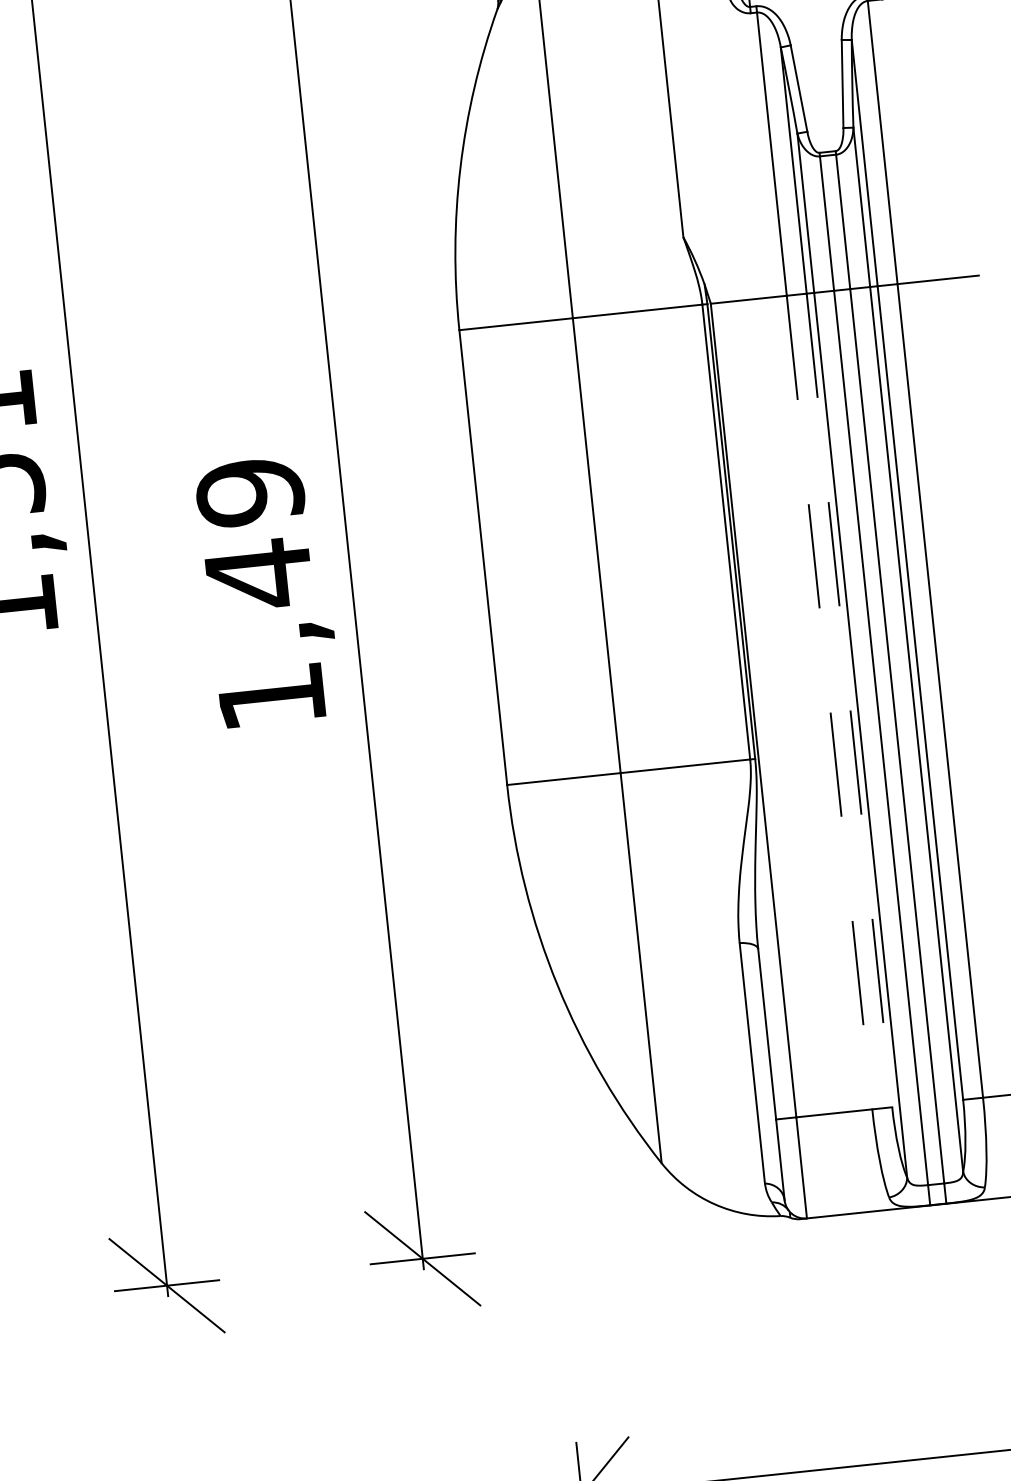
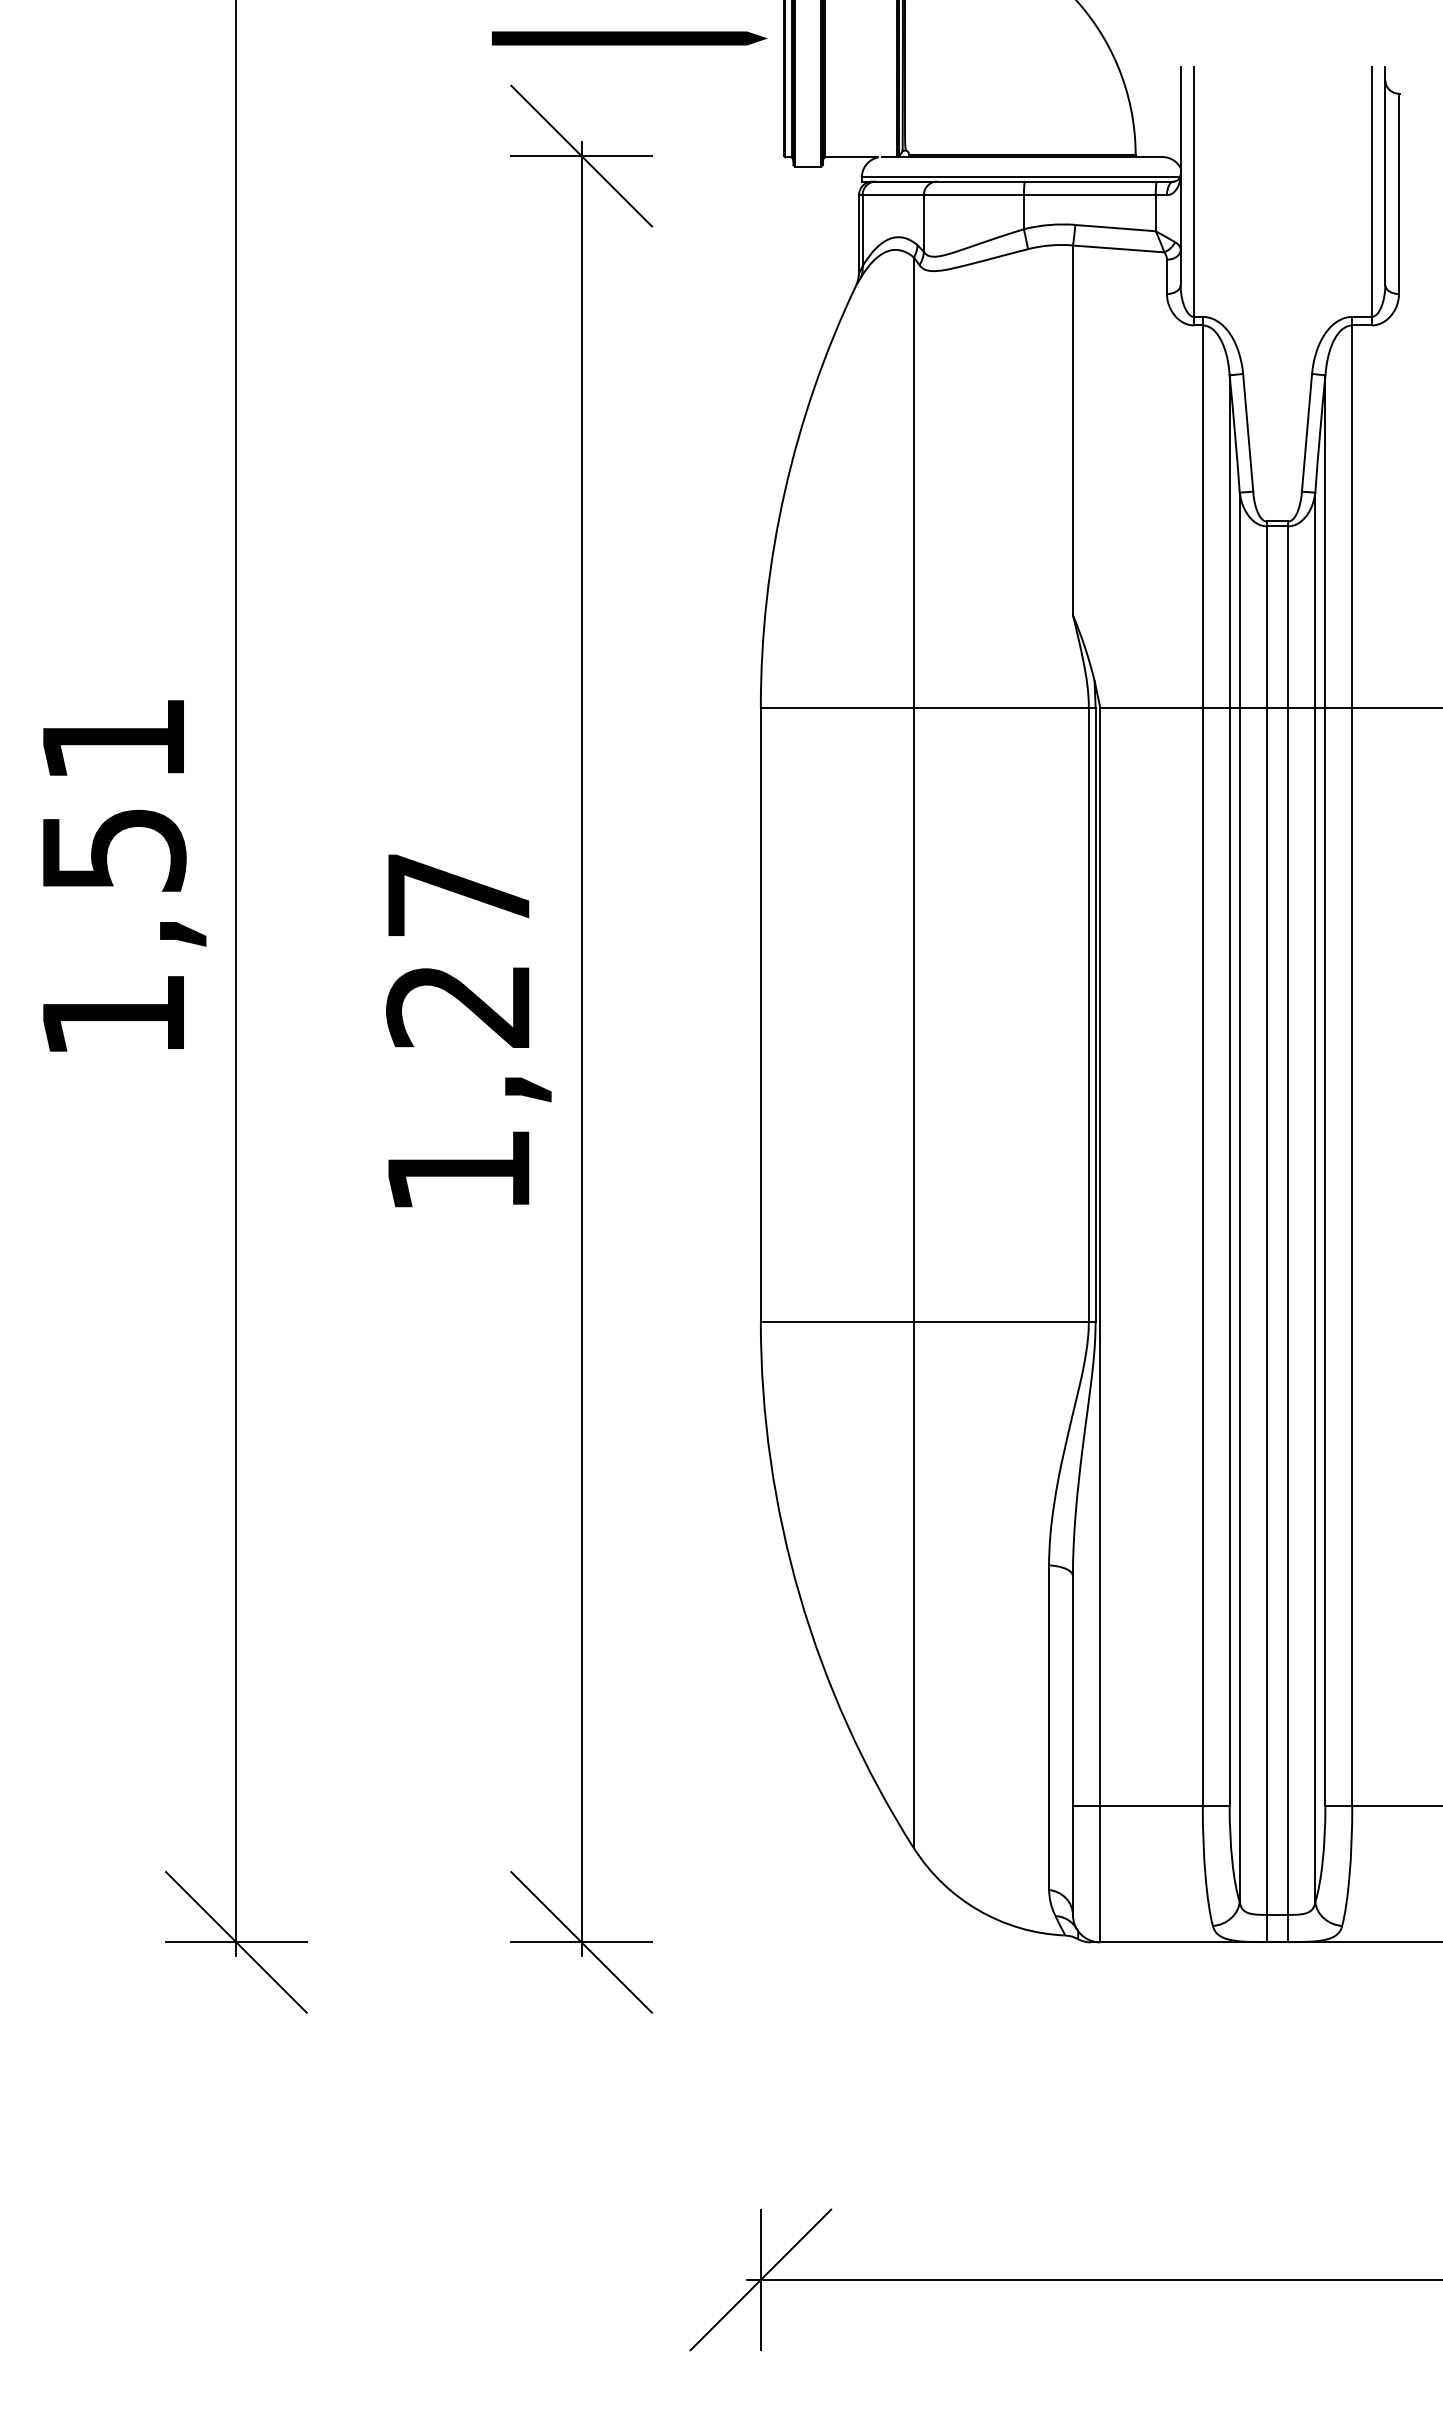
text: (254, 535) -> (458, 952), 1,49 -> 1,27
line: (849, 700) -> (1229, 1257), dashed -> solid
line: (829, 703) -> (1202, 1257), dashed -> solid

